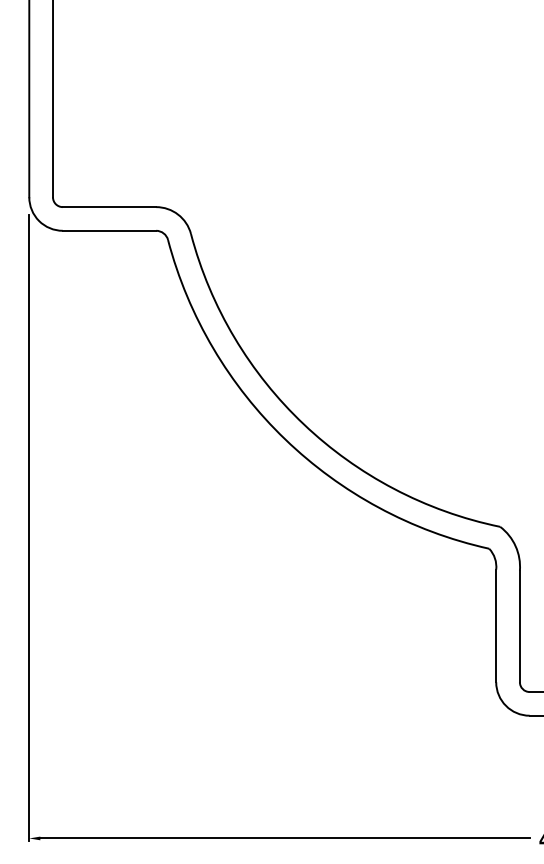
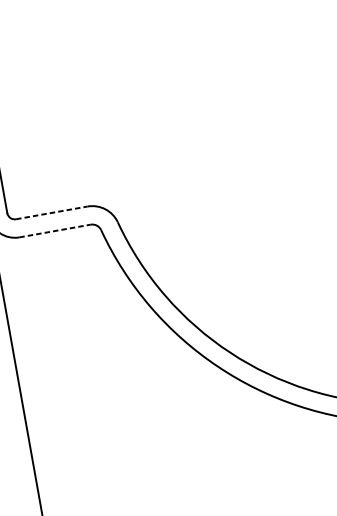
line: (109, 207) -> (51, 213), solid -> dashed
line: (109, 230) -> (55, 230), solid -> dashed

